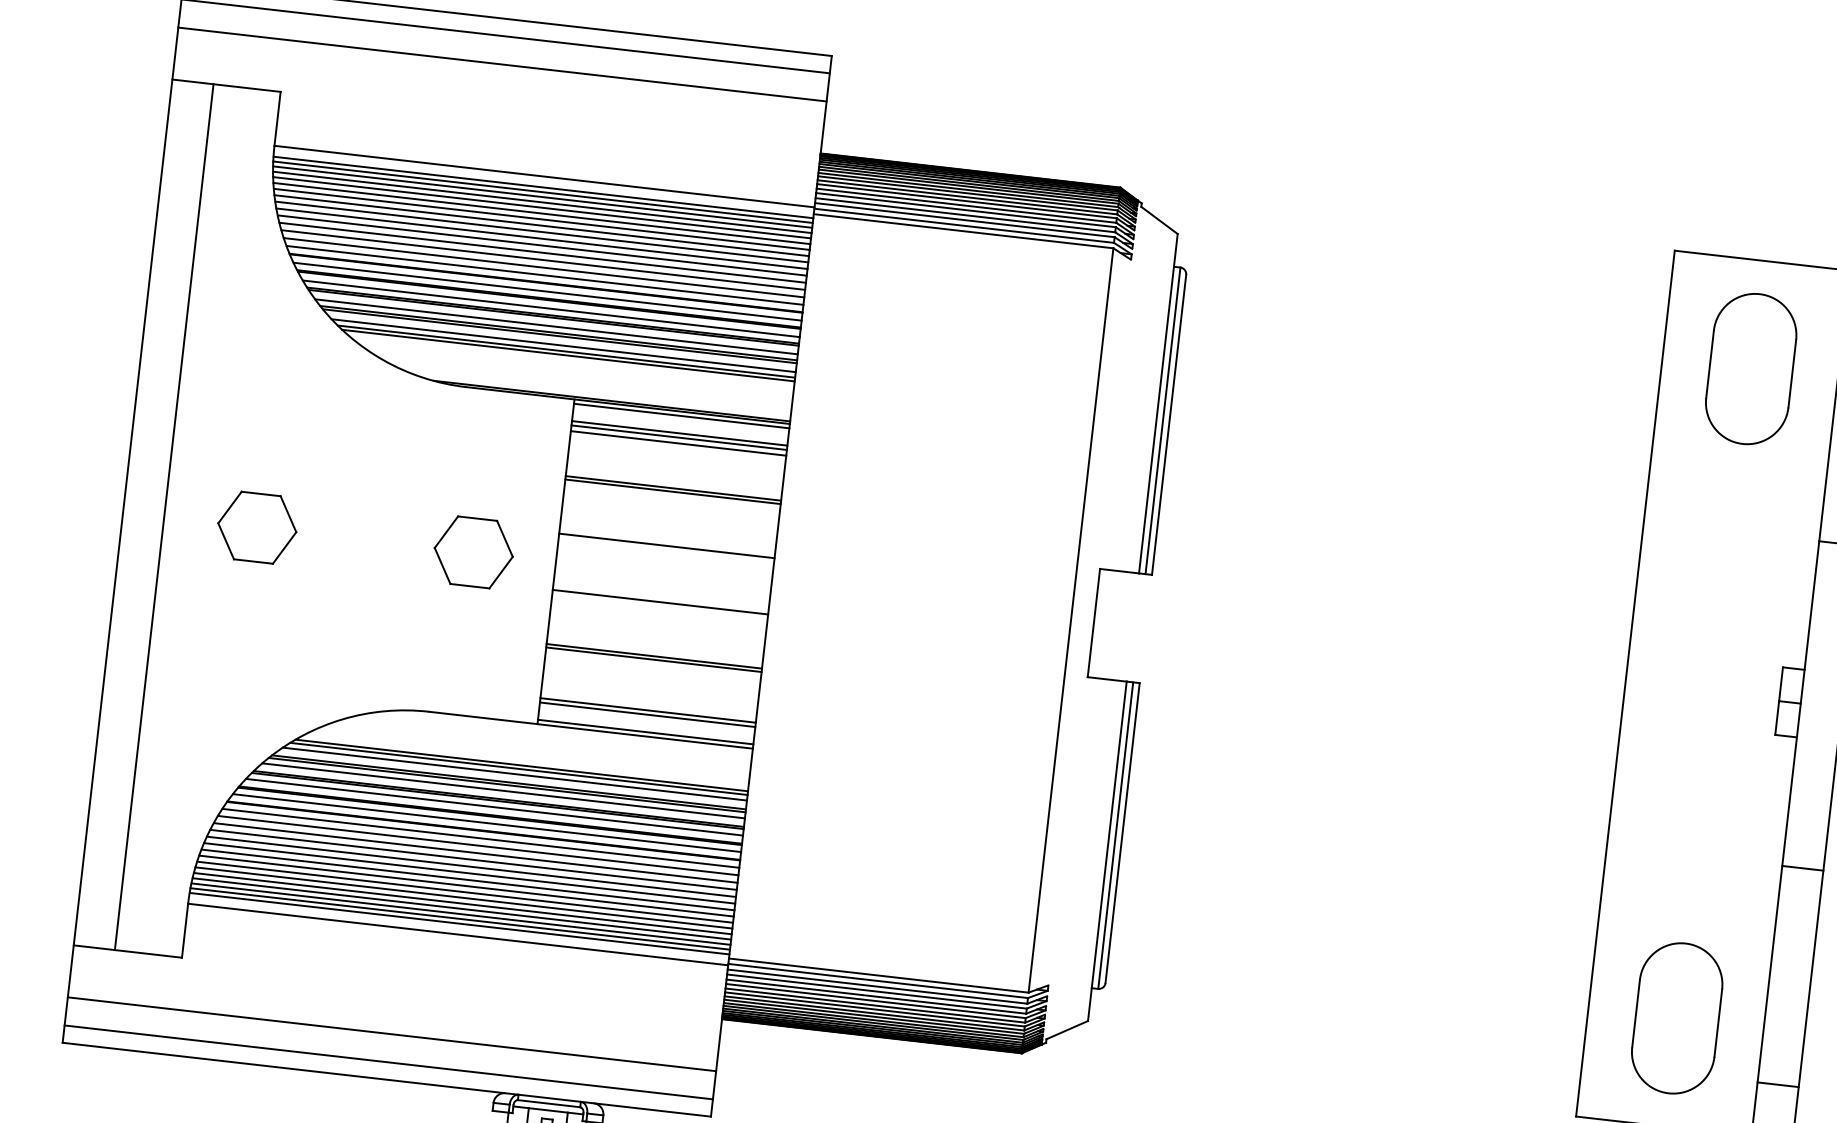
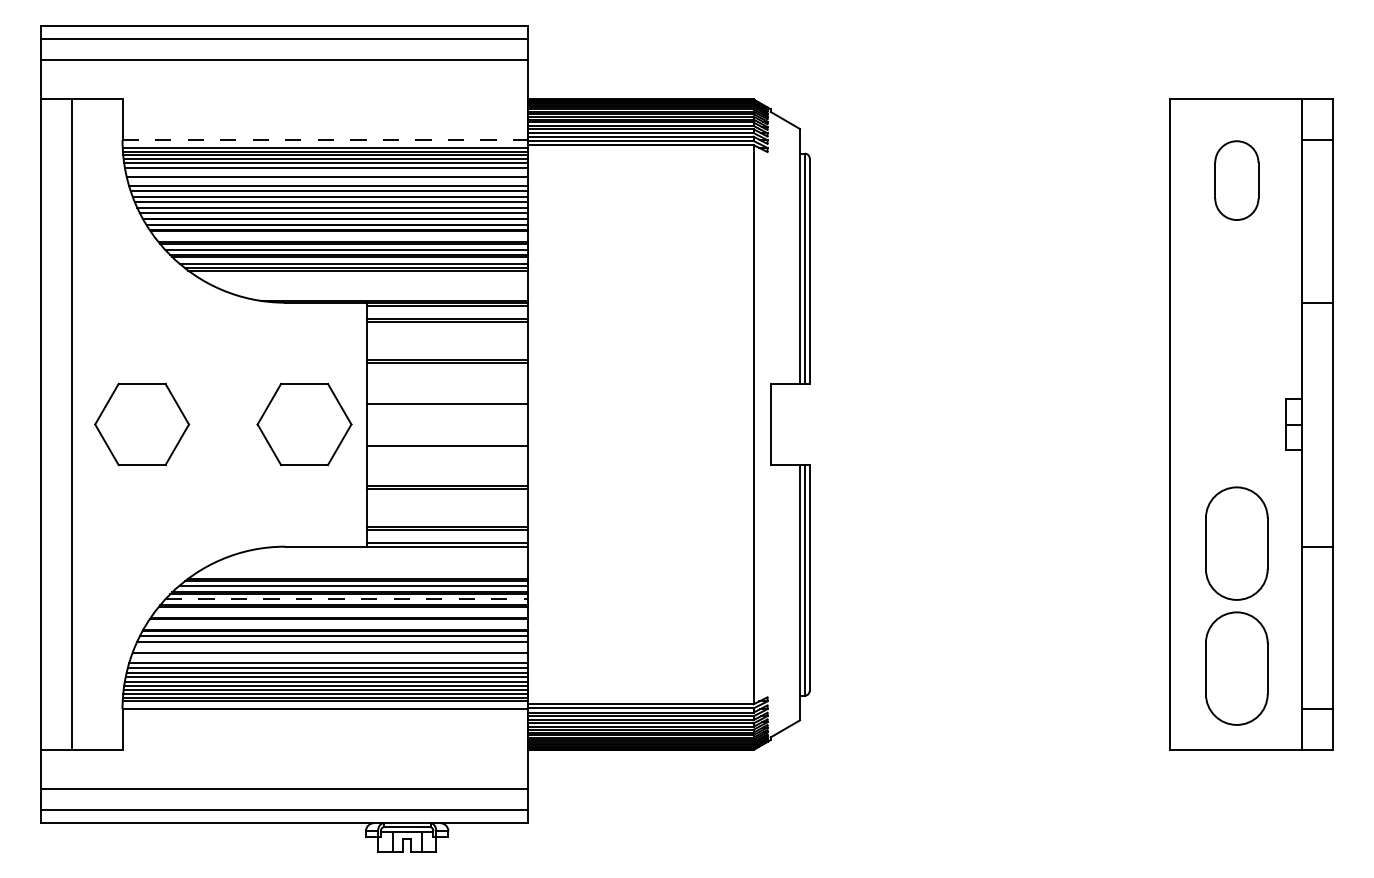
line: (544, 176) -> (325, 139), solid -> dashed
line: (541, 218) -> (326, 171), removed
line: (540, 232) -> (327, 181), removed
line: (551, 308) -> (341, 237), removed
part: (1750, 368) -> (1236, 180), size x0.7
line: (678, 443) -> (447, 326), removed
part: (256, 527) -> (141, 424), size x1.6
part: (473, 552) -> (304, 424), size x1.6
line: (504, 791) -> (347, 599), solid -> dashed
line: (494, 806) -> (341, 611), removed
line: (487, 823) -> (337, 624), removed
part: (1695, 851) -> (1236, 543), added
line: (475, 853) -> (331, 647), removed
line: (471, 867) -> (329, 658), removed

